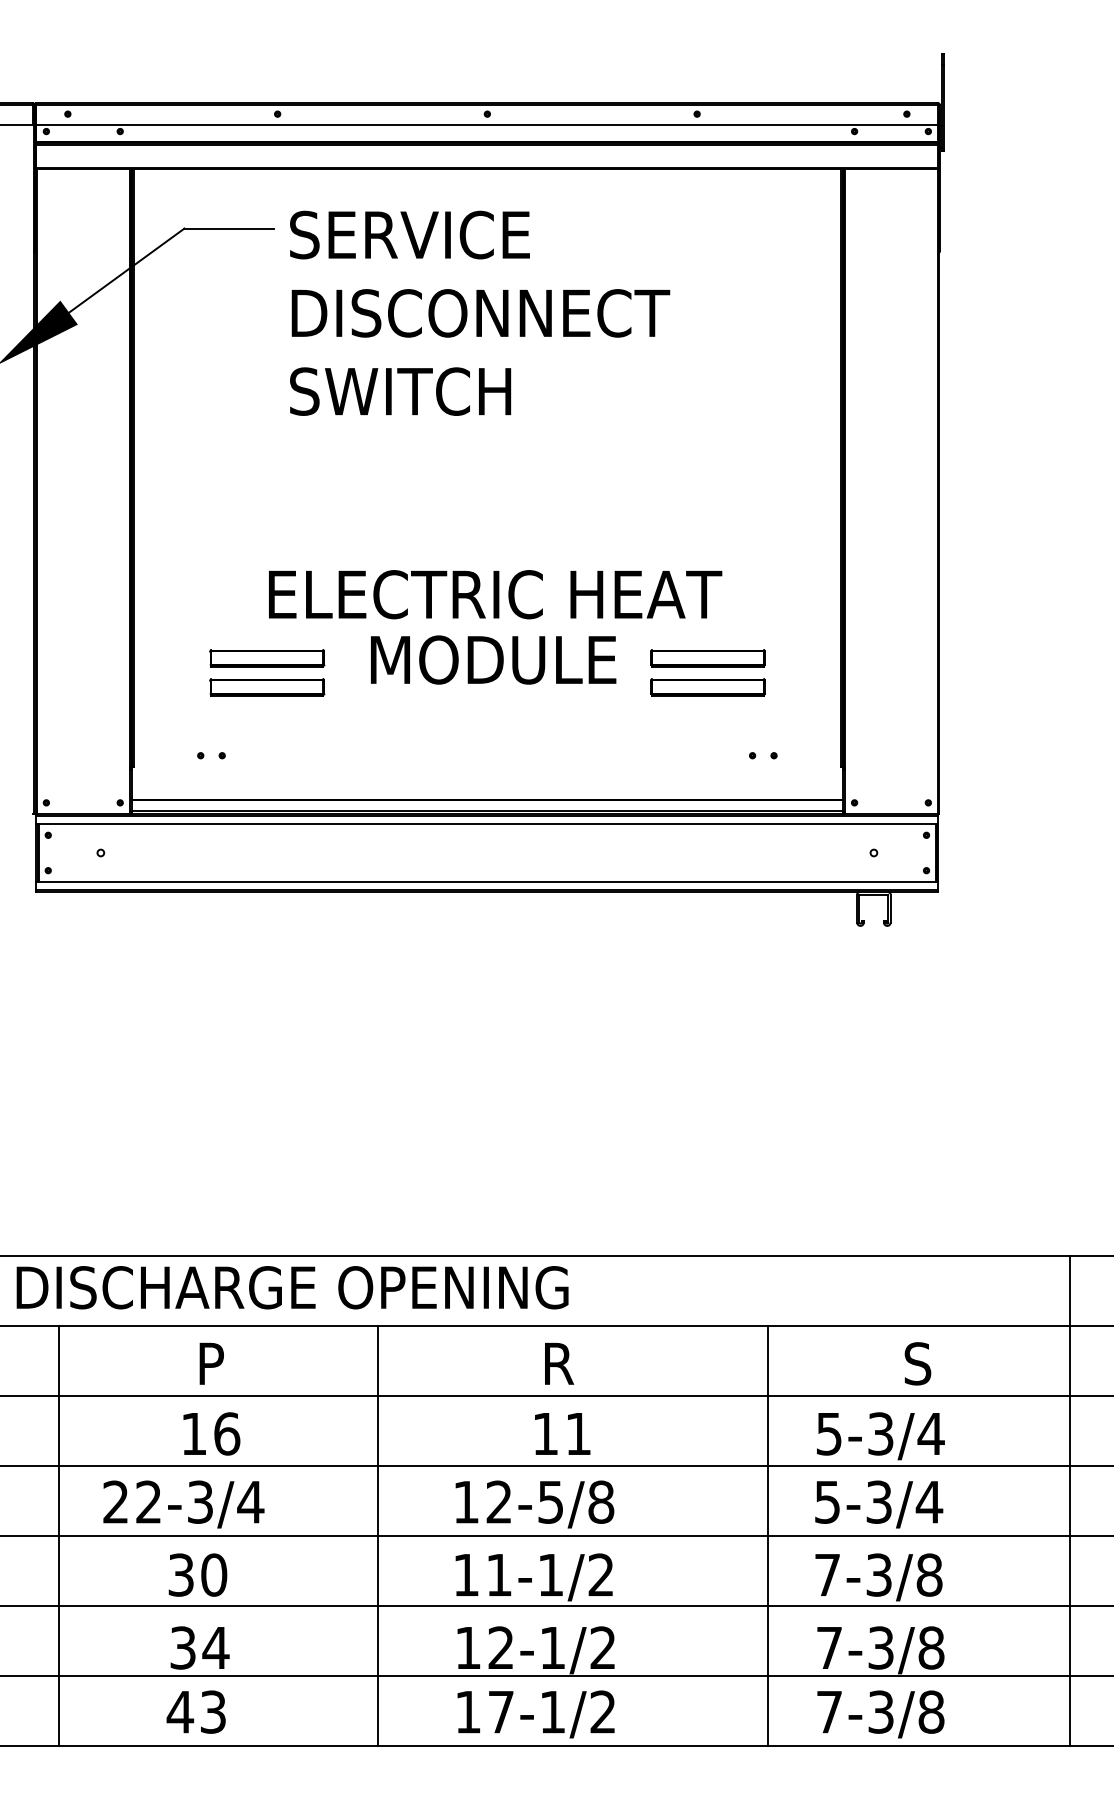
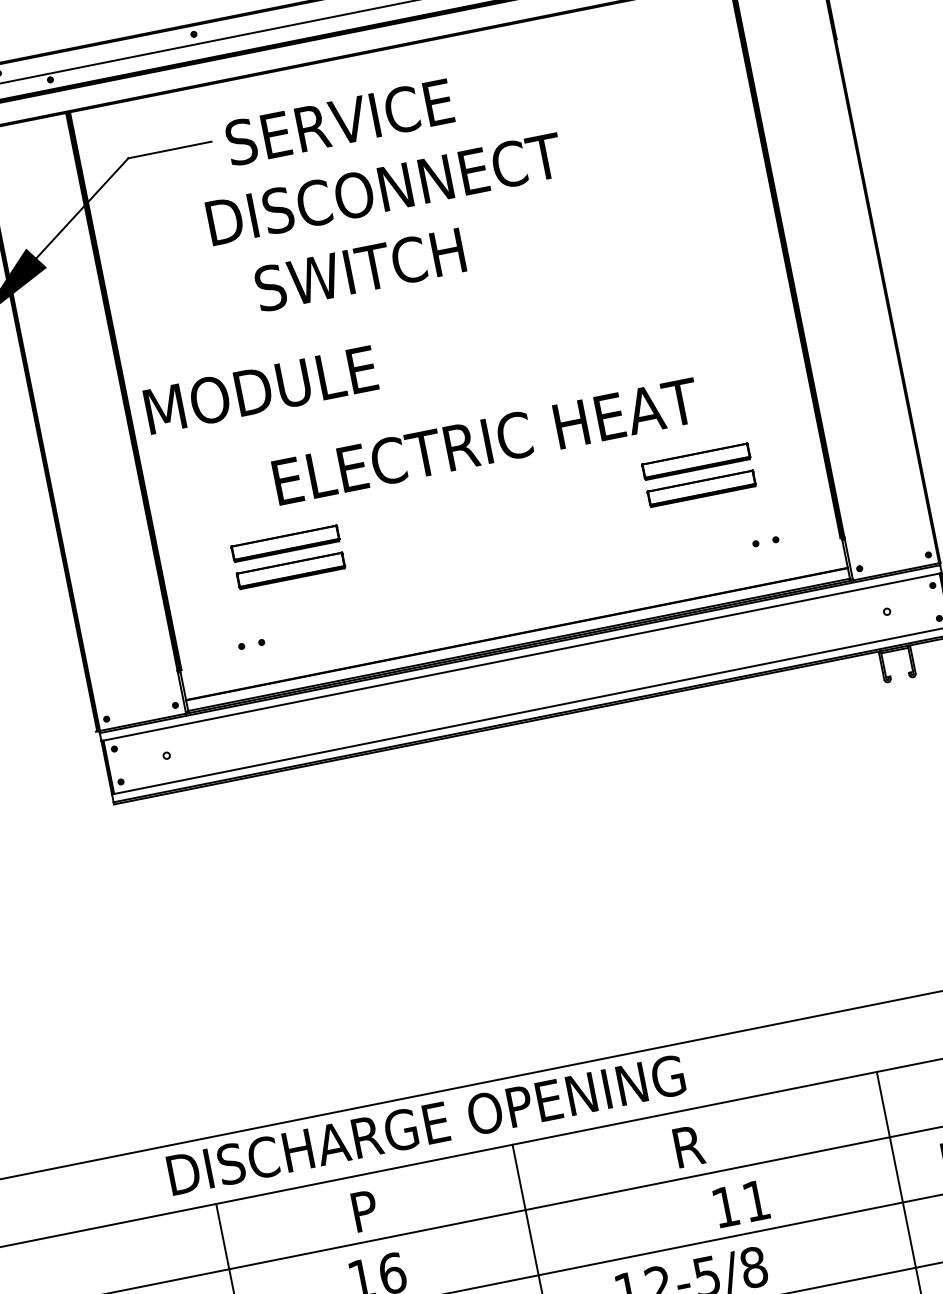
text: (480, 313) -> (384, 189), moved
text: (493, 659) -> (260, 389), moved
text: (562, 1433) -> (741, 1203), moved

